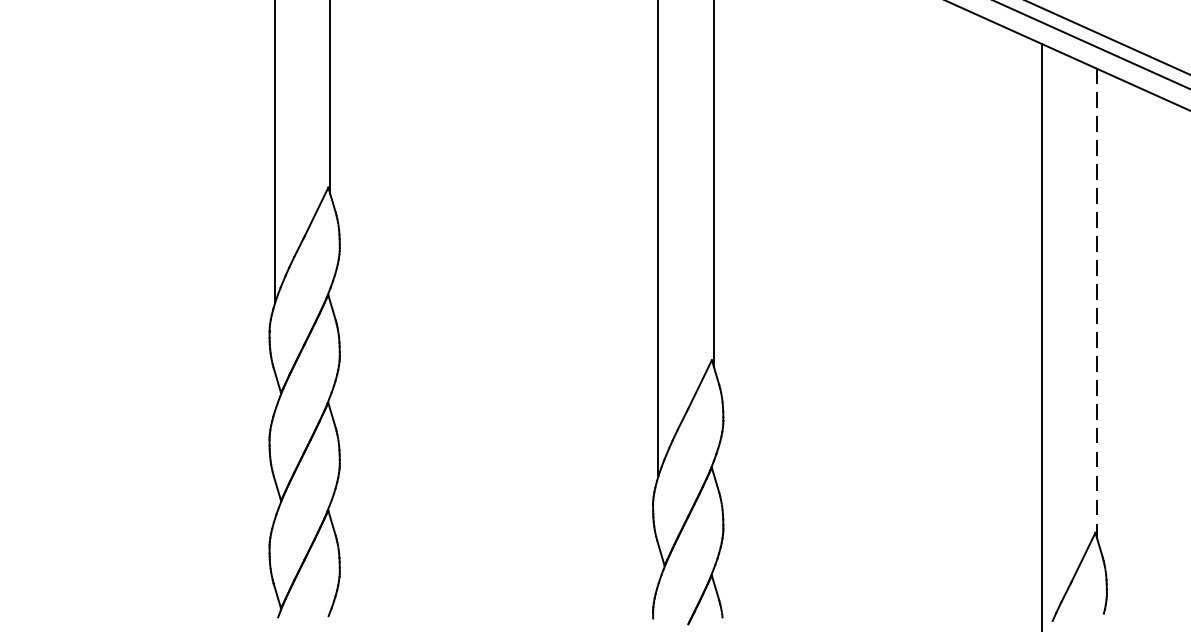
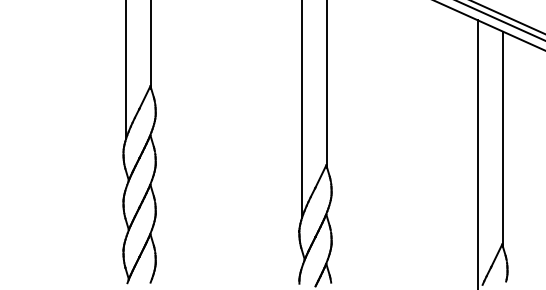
line: (1098, 304) -> (503, 139), dashed -> solid

